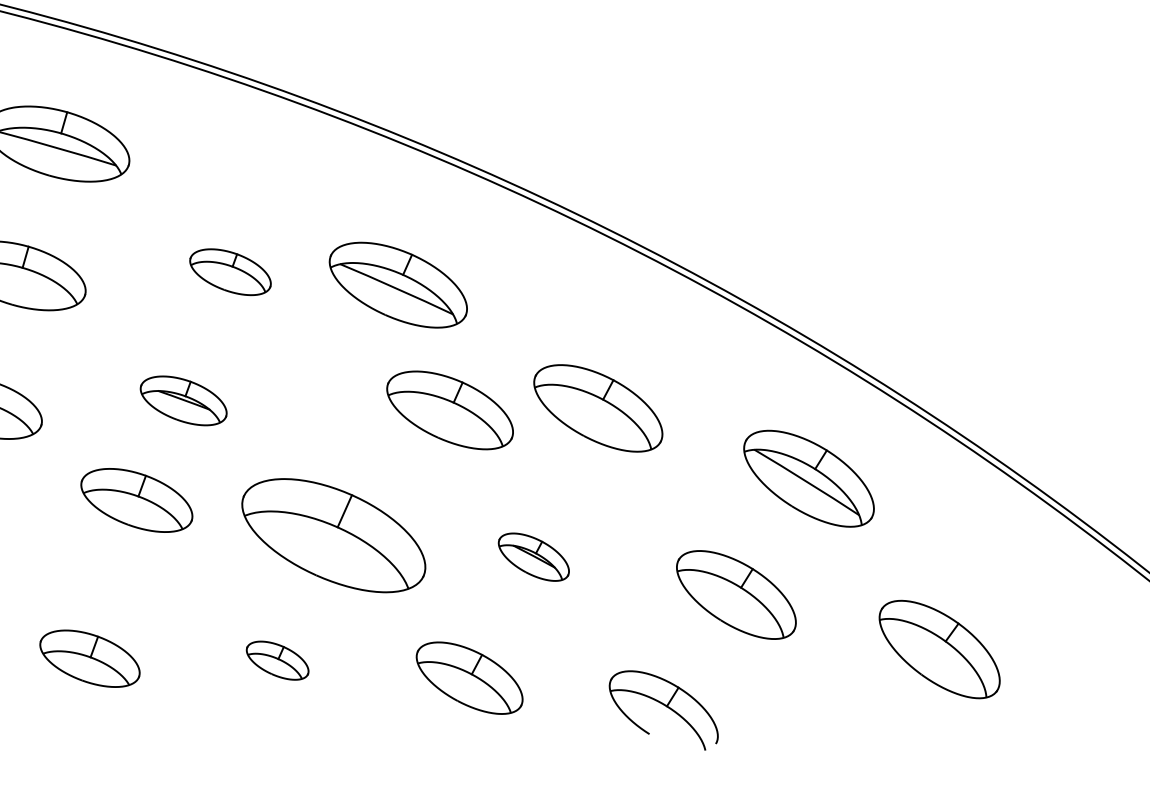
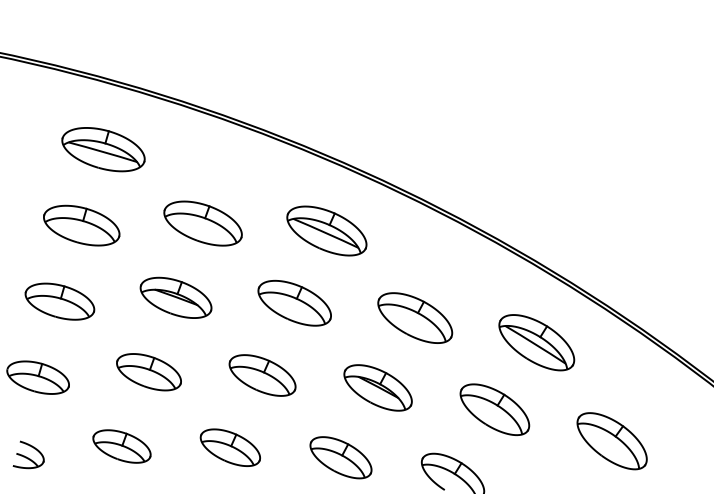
part: (229, 272) -> (202, 223), size x1.67
part: (397, 284) -> (326, 230), moved
part: (182, 400) -> (175, 297), size x1.43
part: (598, 407) -> (415, 317), moved
part: (449, 409) -> (294, 302), moved
part: (135, 500) -> (148, 372), moved
part: (333, 535) -> (262, 375), size x0.62
part: (532, 556) -> (377, 387), size x1.67
part: (276, 660) -> (229, 447), size x1.67

